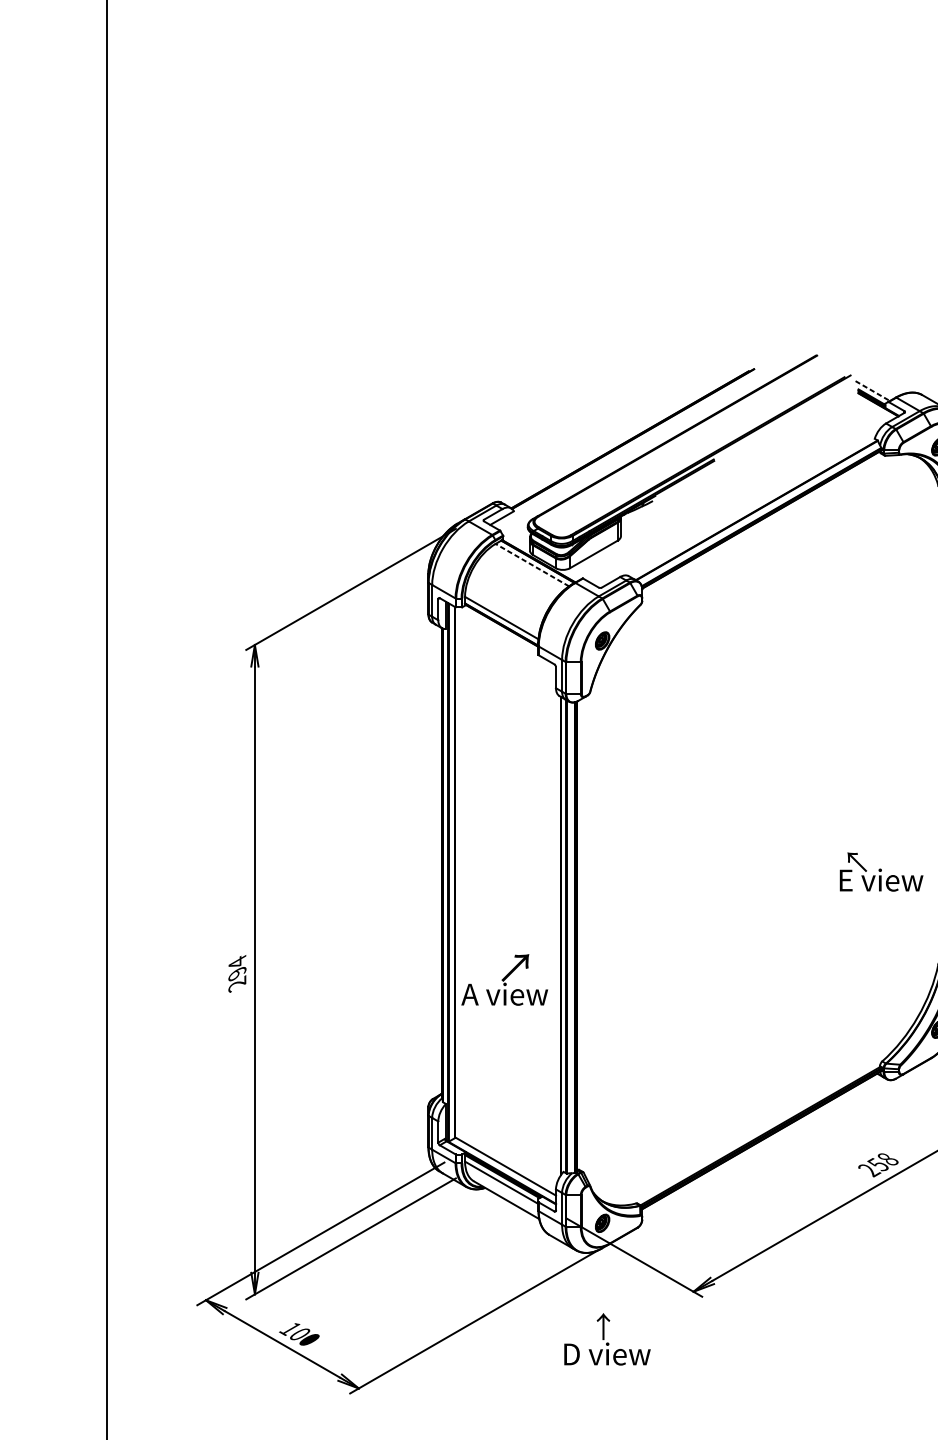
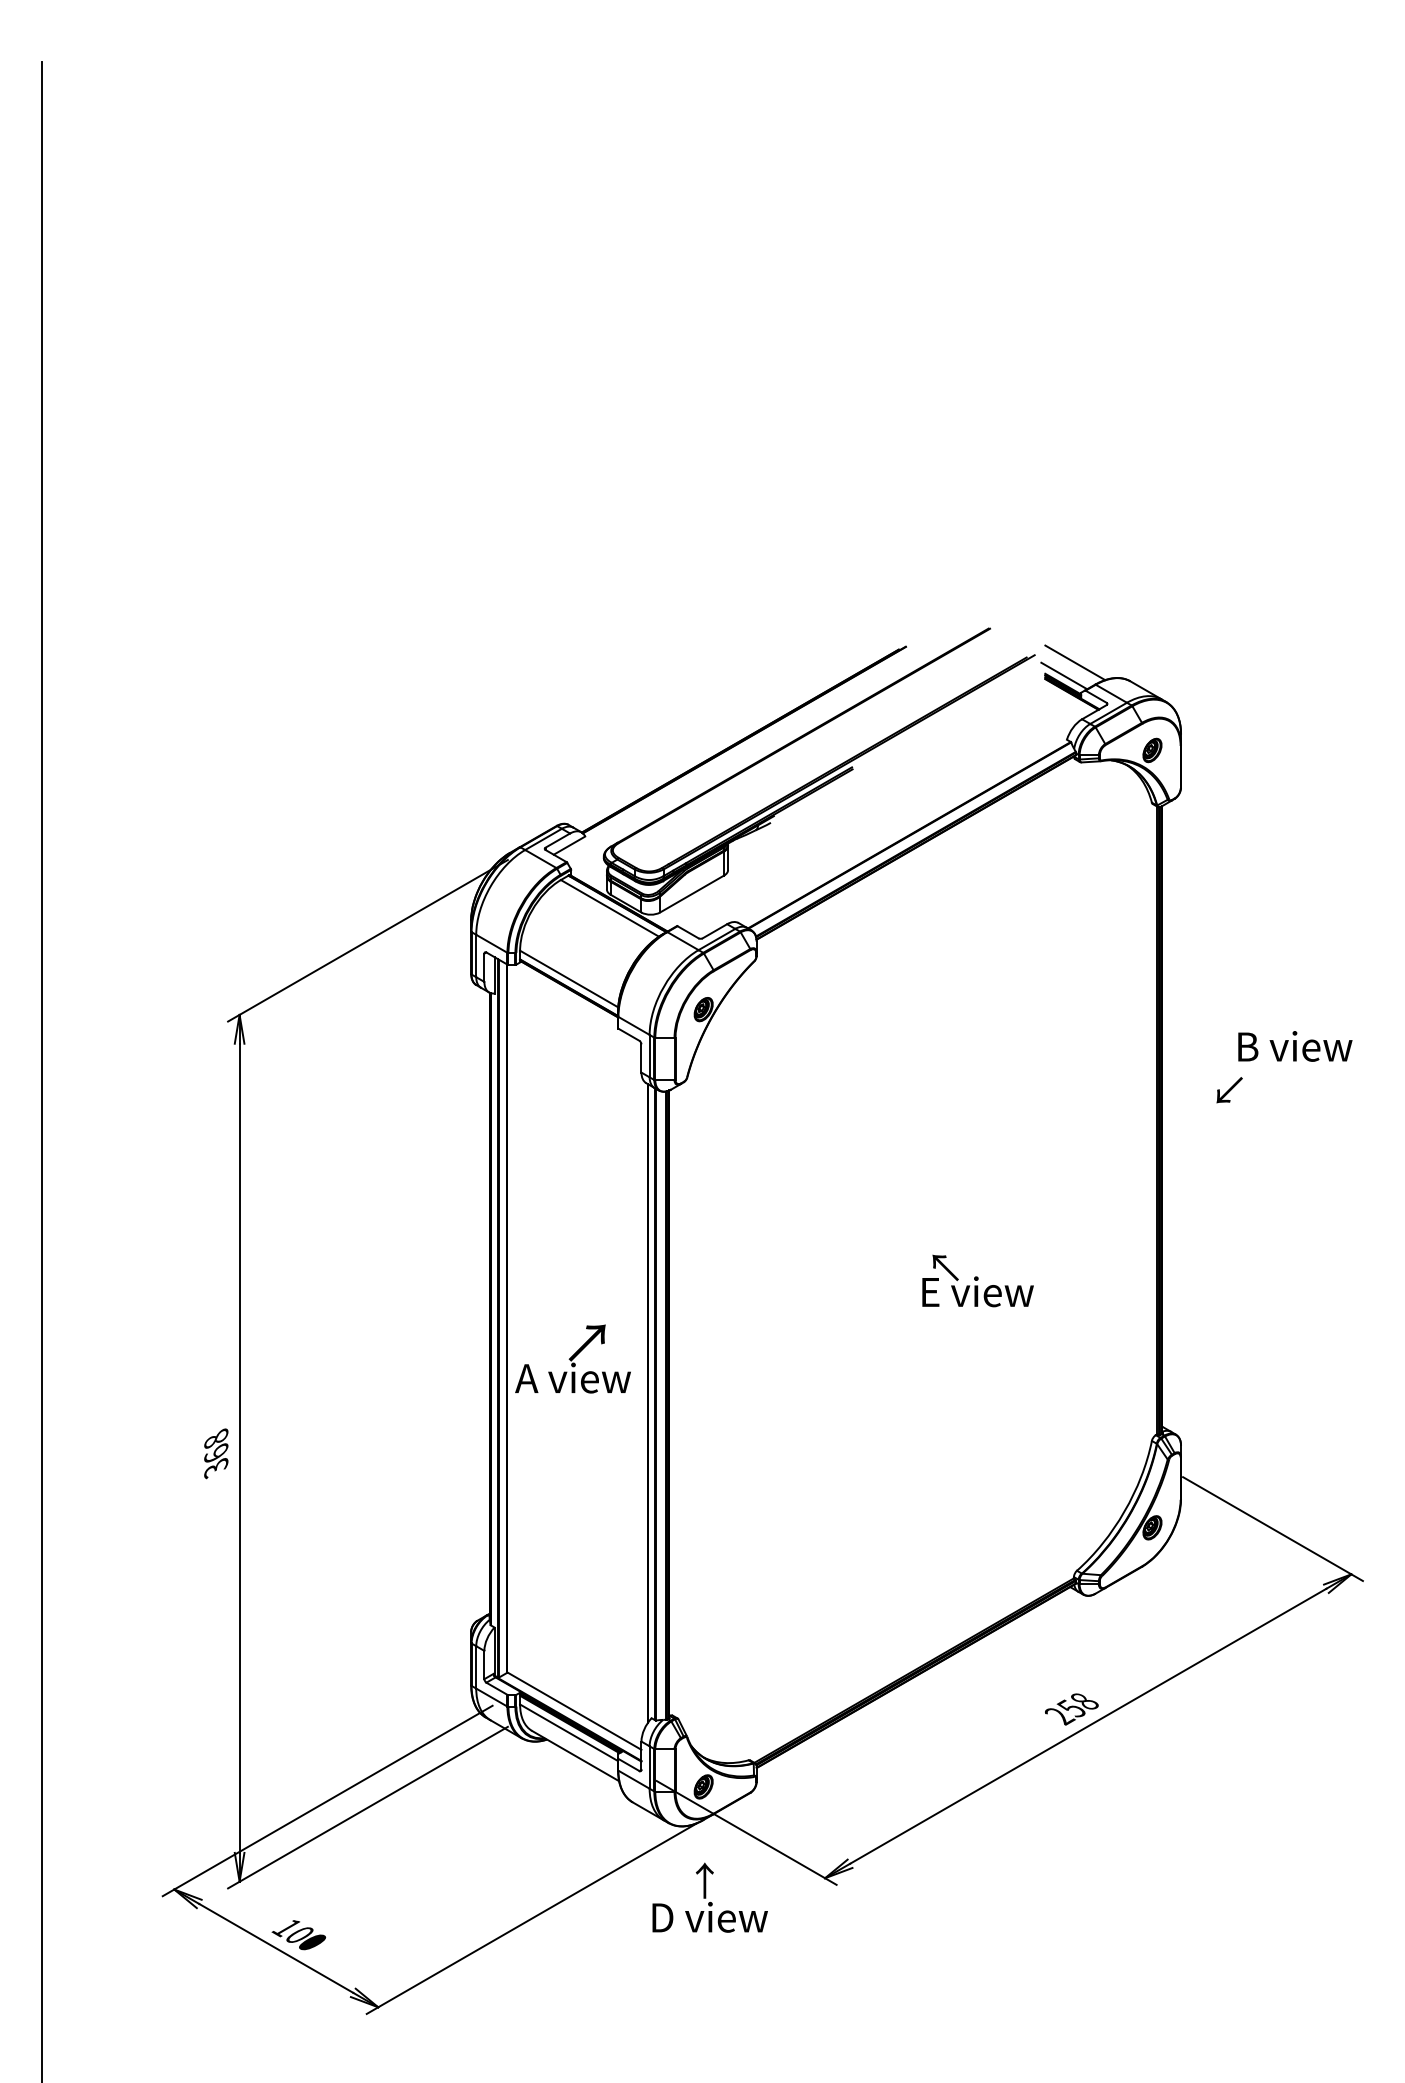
line: (881, 380) -> (1075, 662), added
line: (872, 391) -> (1064, 676), dashed -> solid
line: (532, 565) -> (609, 908), dashed -> solid
text: (881, 871) -> (977, 1280), moved
text: (237, 973) -> (216, 1453), 294 -> 368
text: (504, 979) -> (572, 1358), moved
text: (606, 1339) -> (709, 1897), moved

